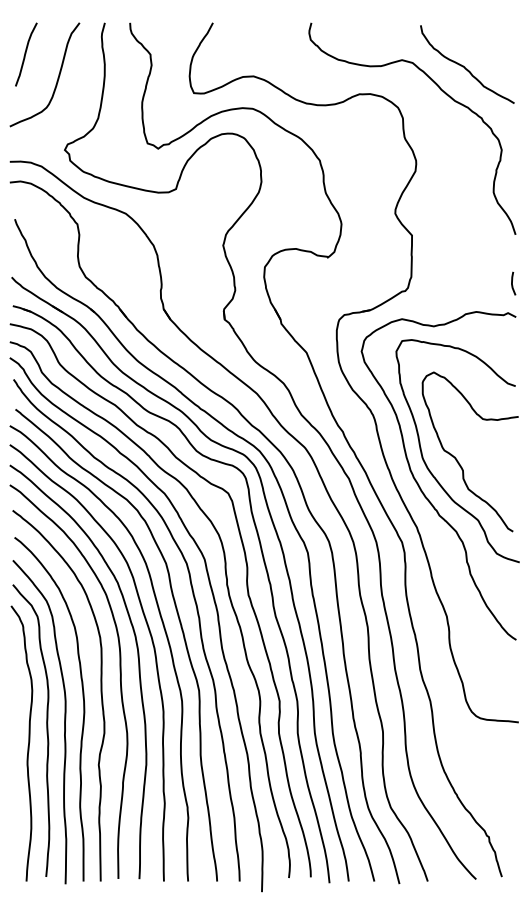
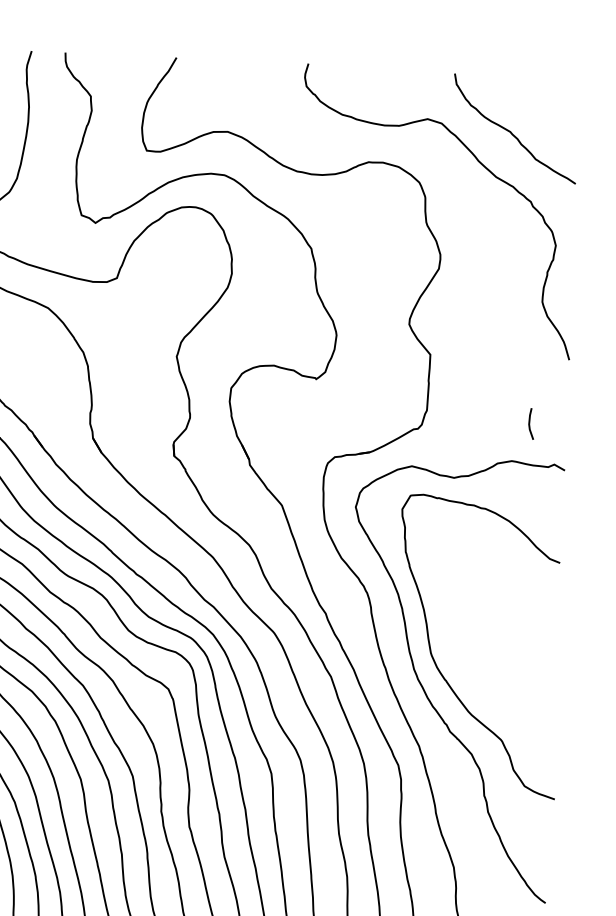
line: (512, 283) -> (529, 423), moved
curve: (457, 459) -> (477, 657), removed

